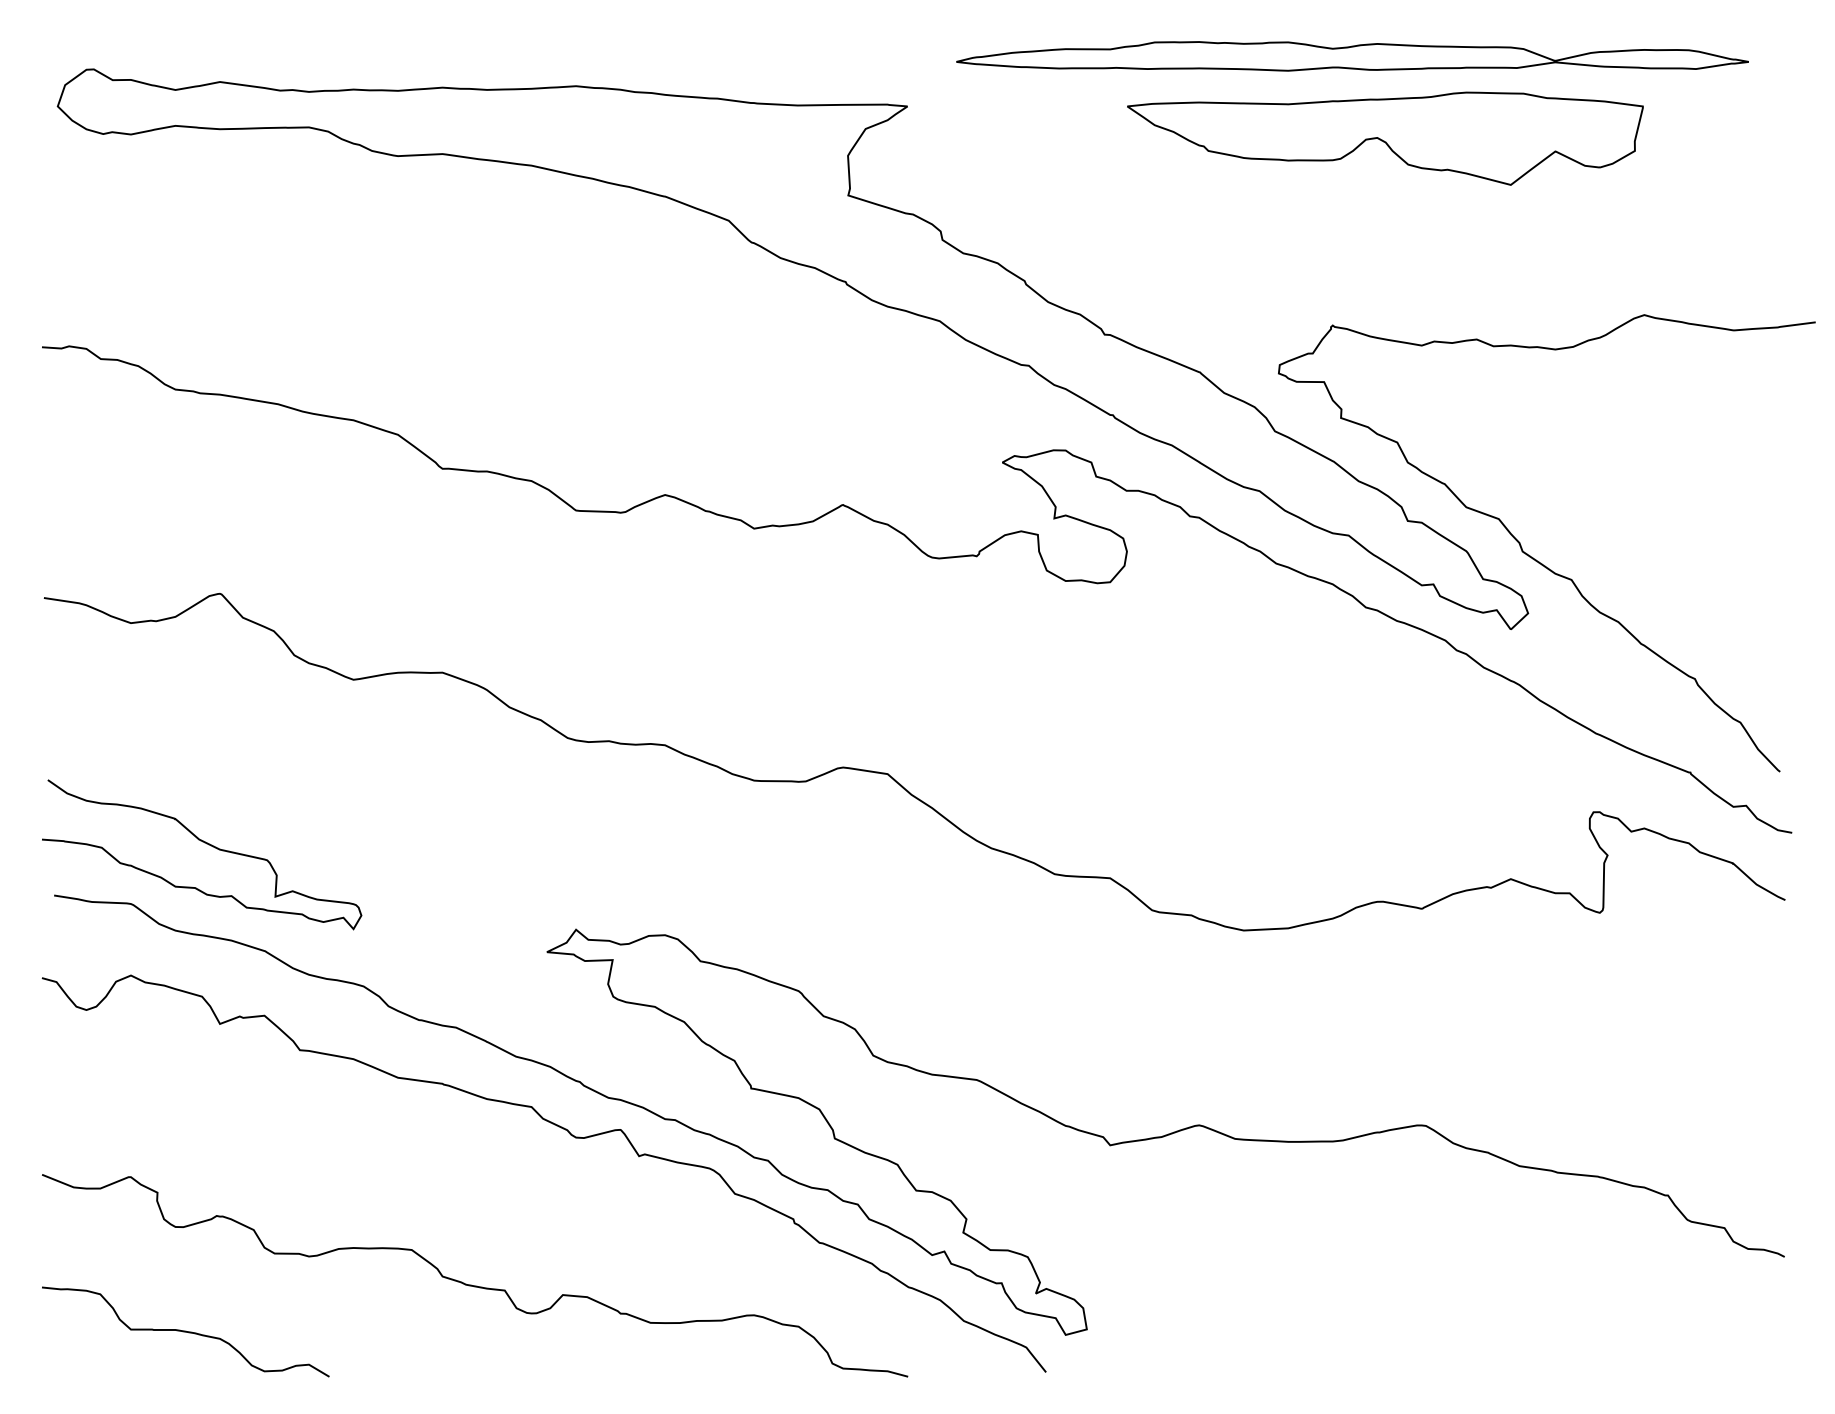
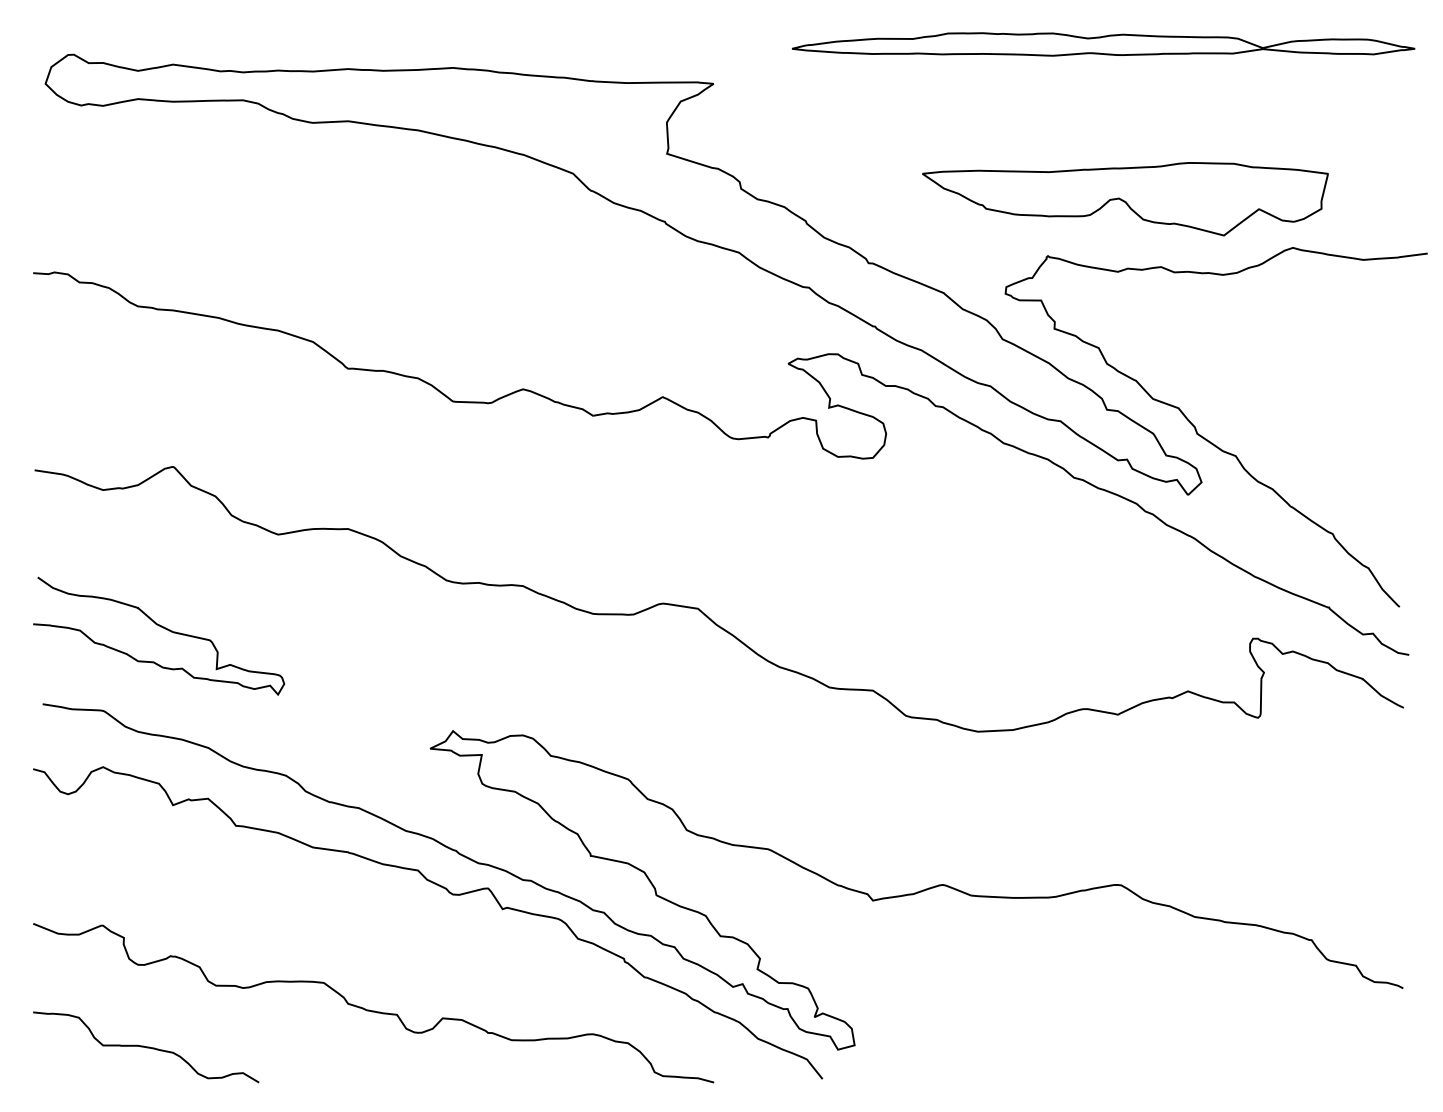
part: (1352, 56) -> (1103, 44), moved
part: (1385, 139) -> (1125, 199), moved
curve: (207, 845) -> (163, 628), moved

